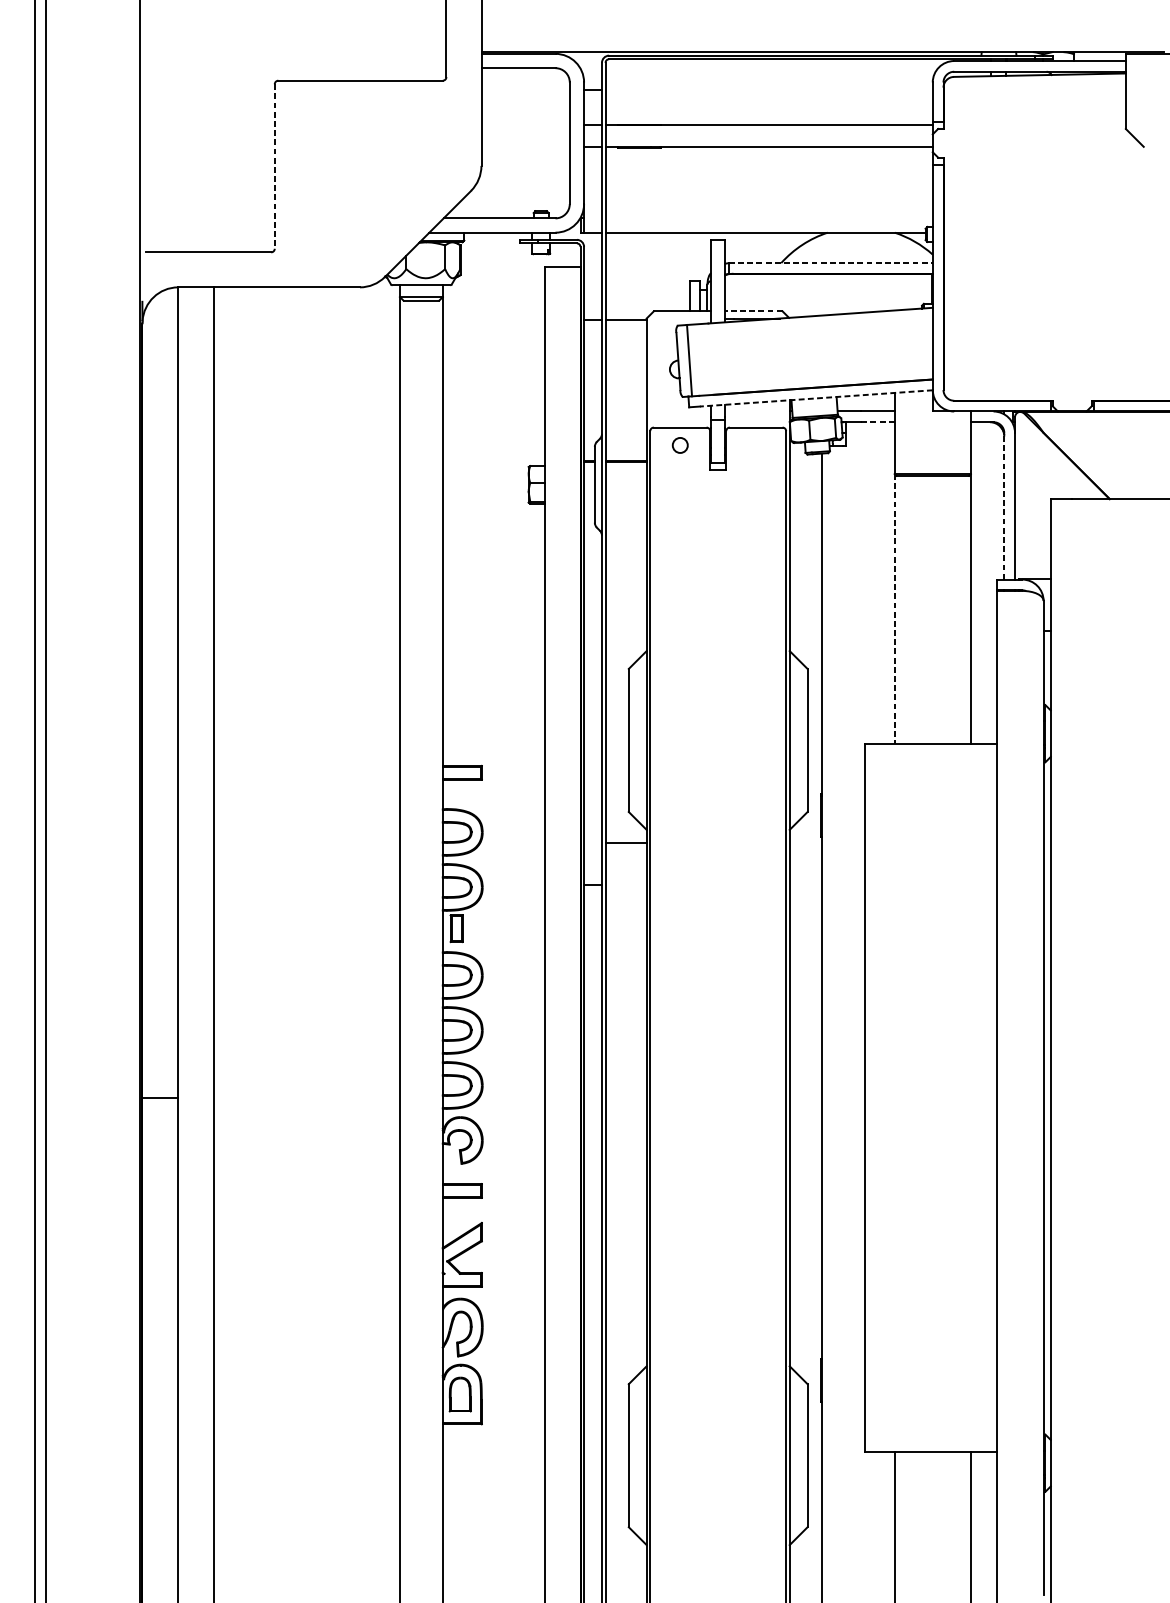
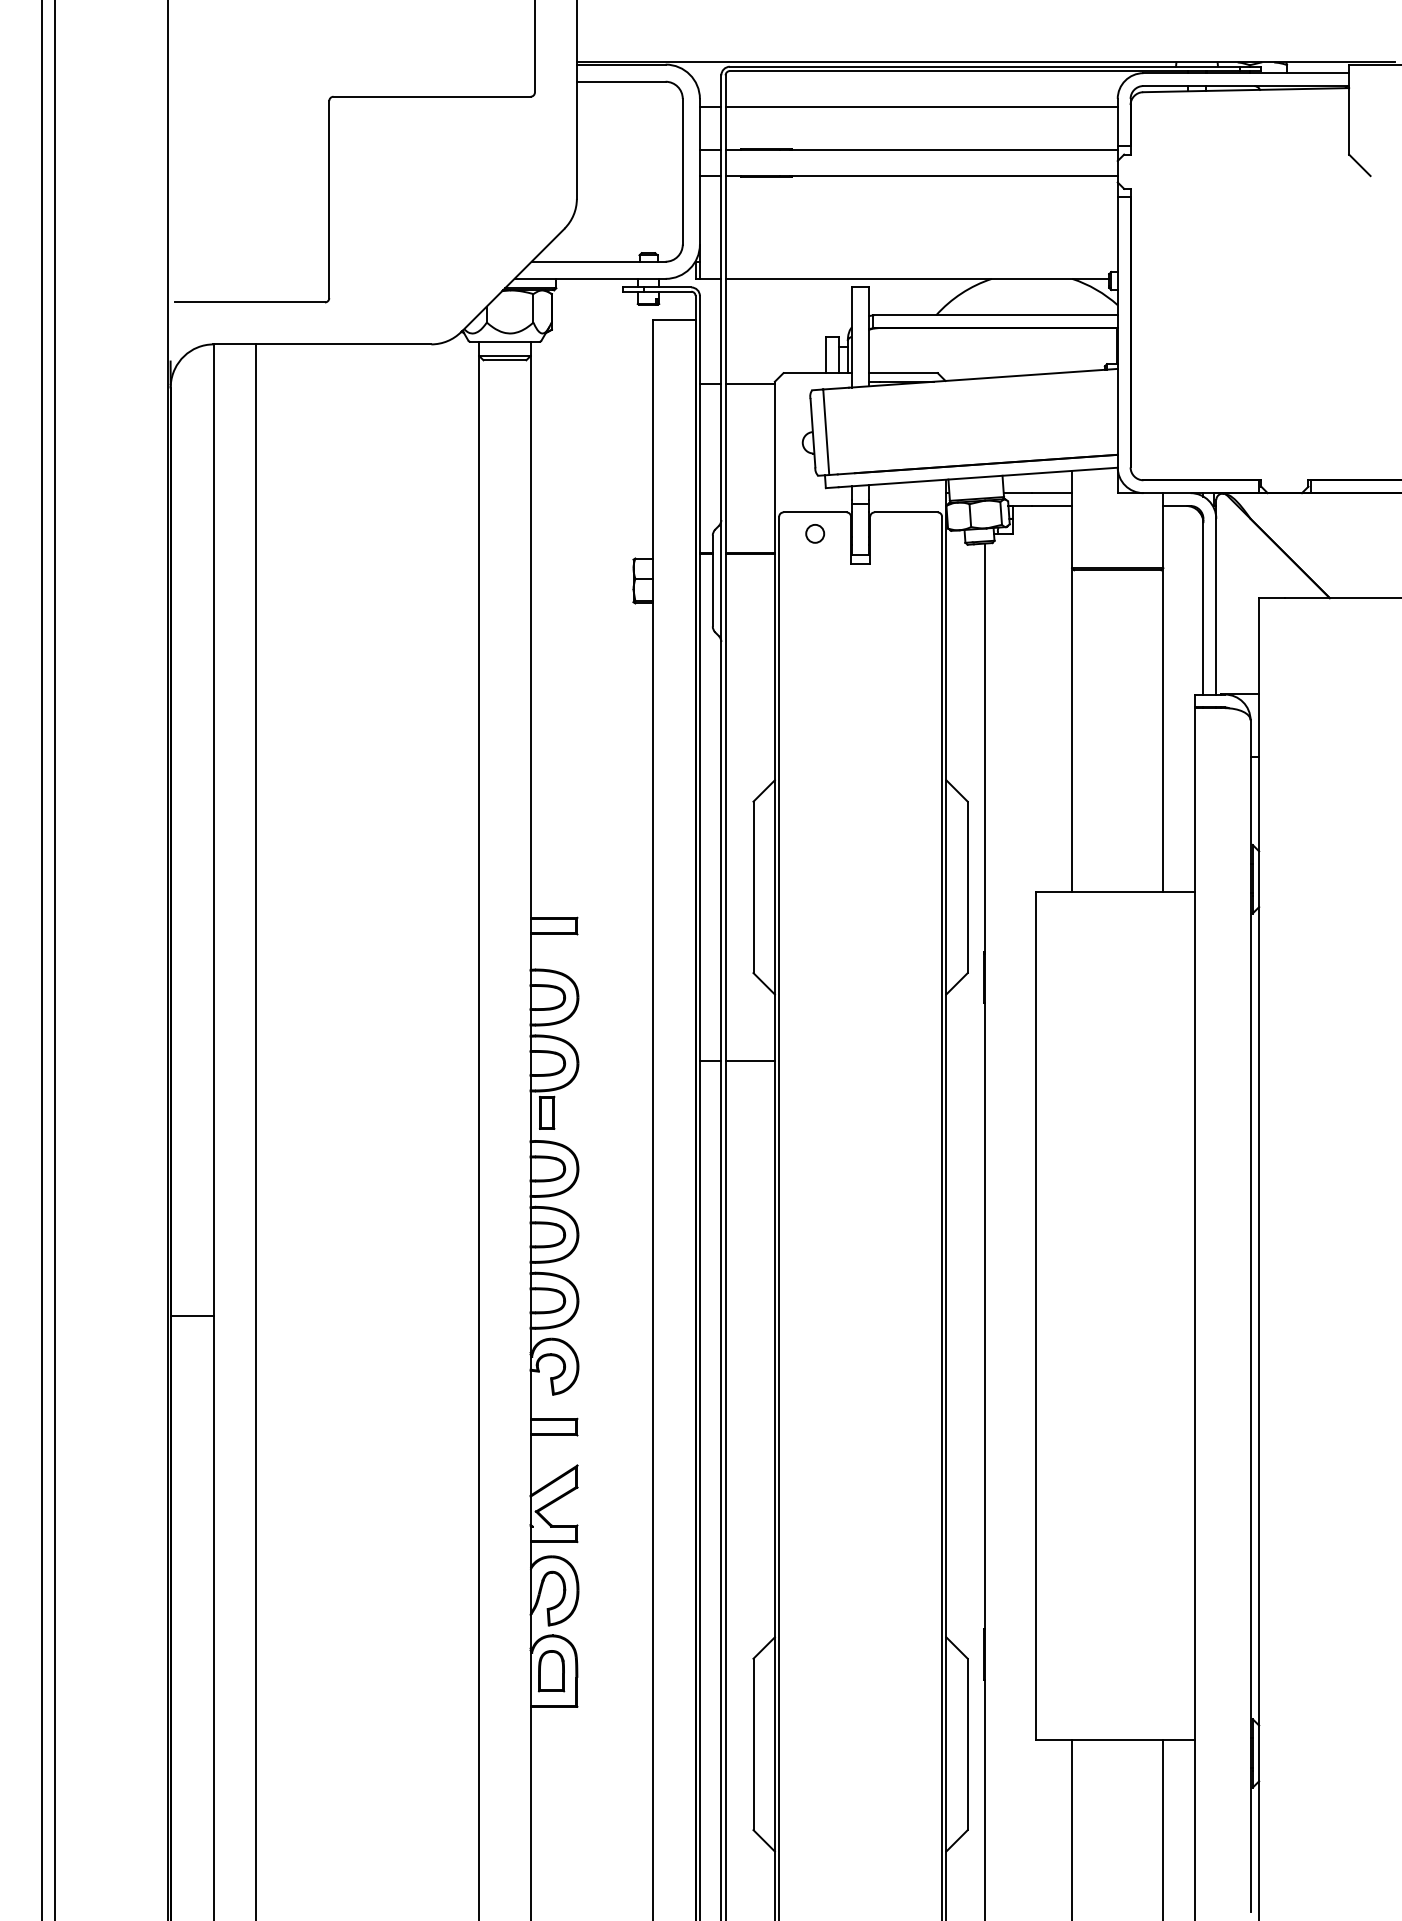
line: (769, 89) -> (921, 107), added
line: (274, 166) -> (329, 199), dashed -> solid
line: (831, 263) -> (996, 315), dashed -> solid
line: (753, 311) -> (902, 373), dashed -> solid
line: (816, 398) -> (978, 477), dashed -> solid
line: (877, 422) -> (1051, 506), dashed -> solid
line: (1004, 506) -> (1203, 606), dashed -> solid
line: (895, 608) -> (1072, 729), dashed -> solid
line: (625, 842) -> (749, 1060), moved

